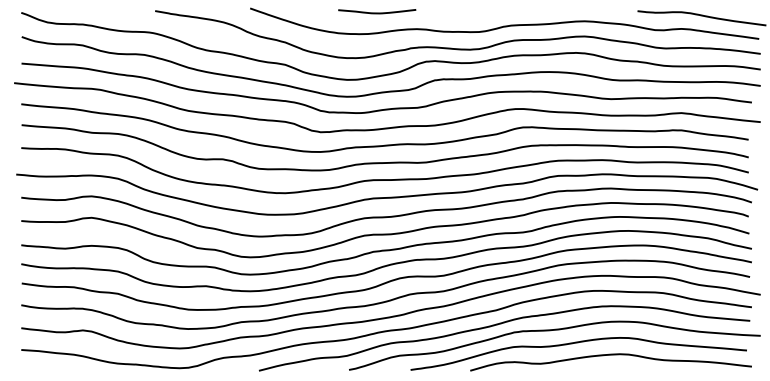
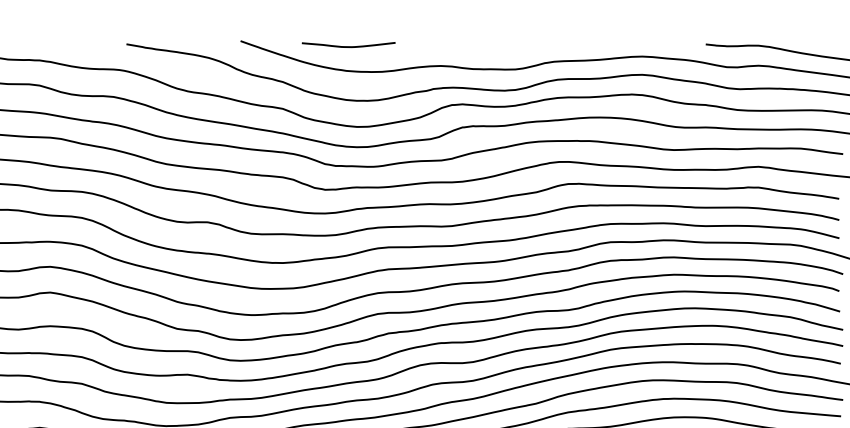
curve: (377, 12) -> (349, 46), moved

